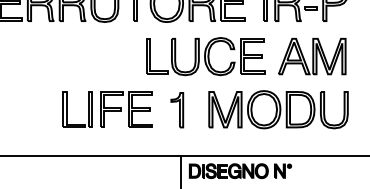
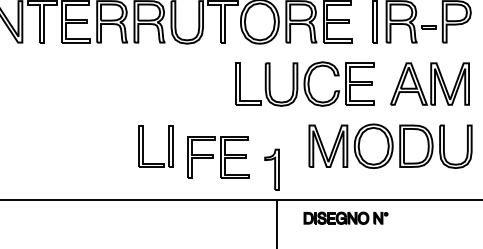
part: (126, 109) -> (218, 157), moved
part: (176, 109) -> (271, 169), moved
part: (240, 171) -> (345, 218), size x0.7

